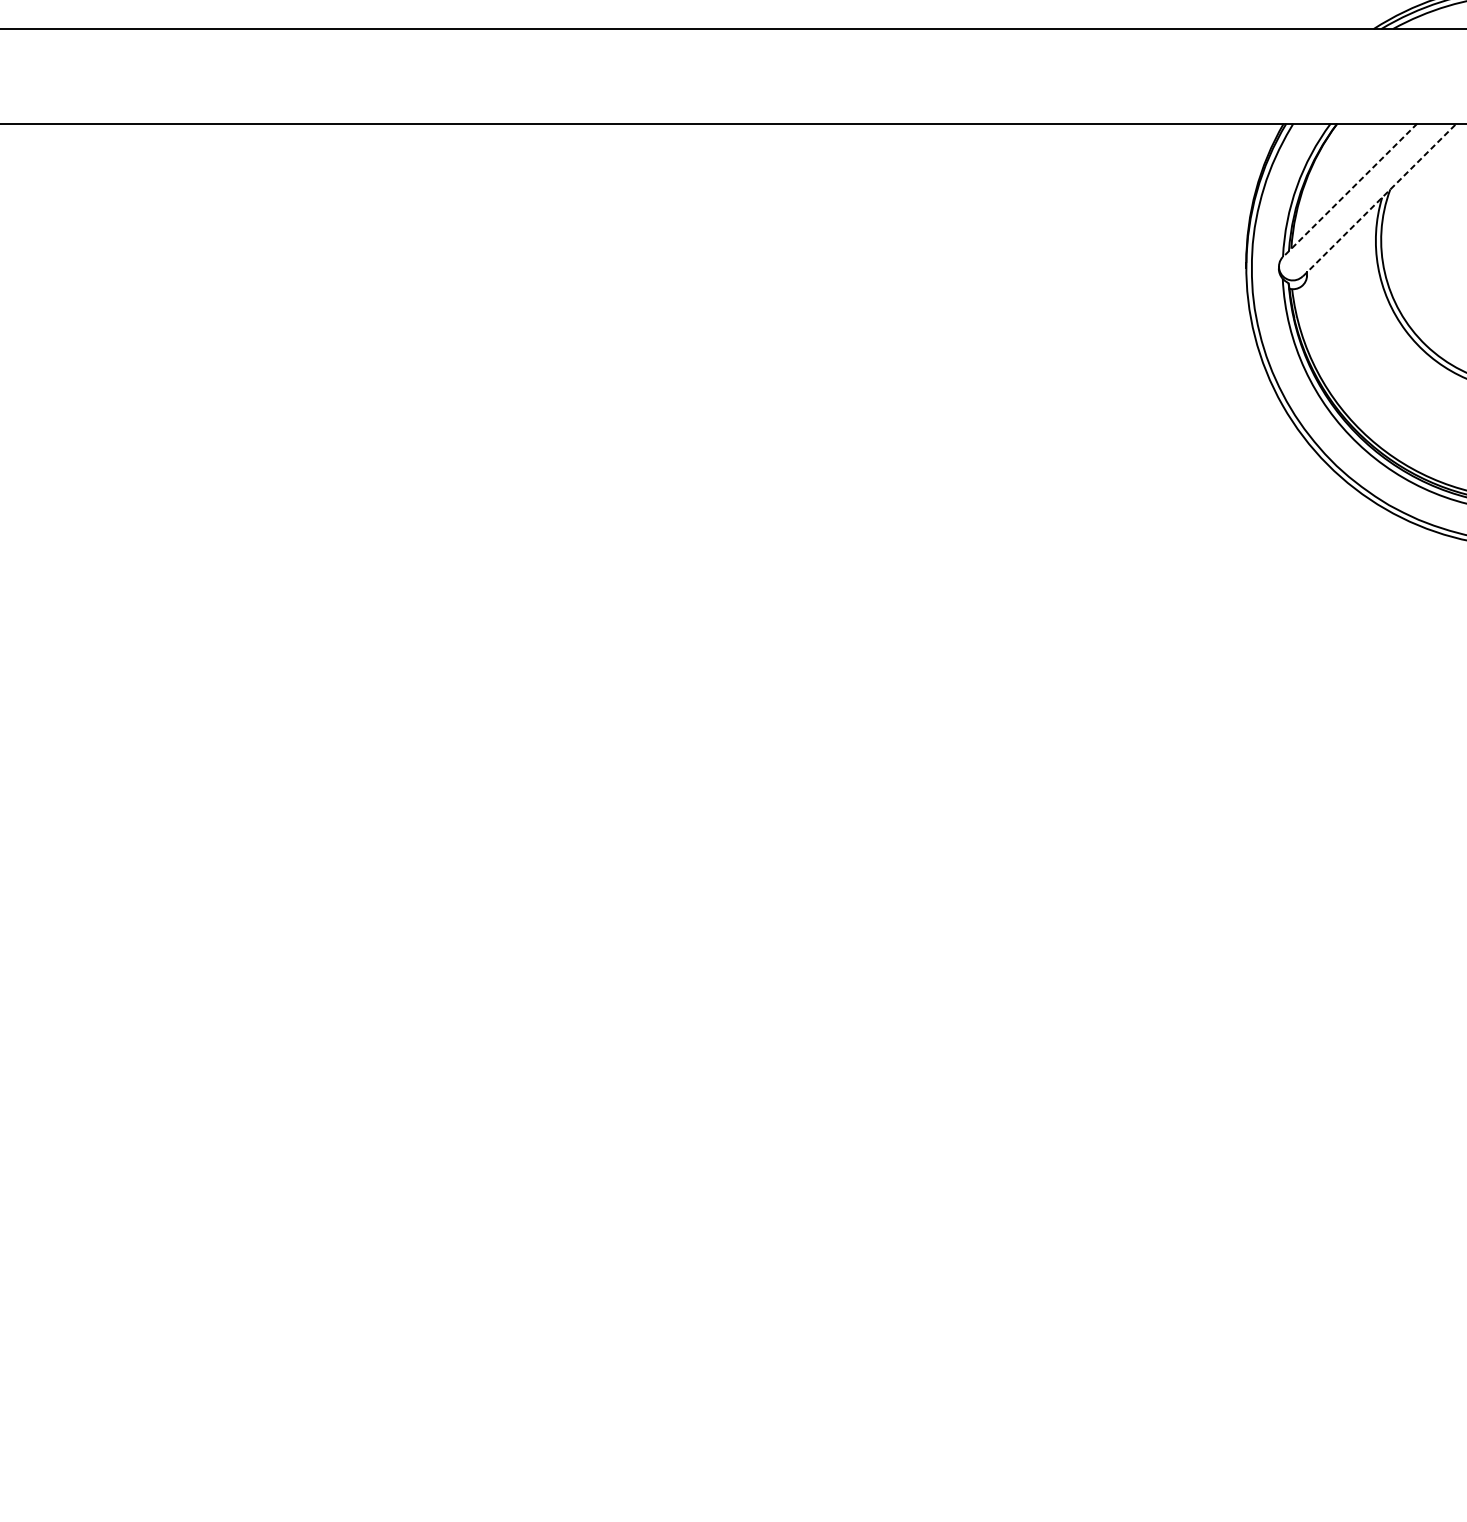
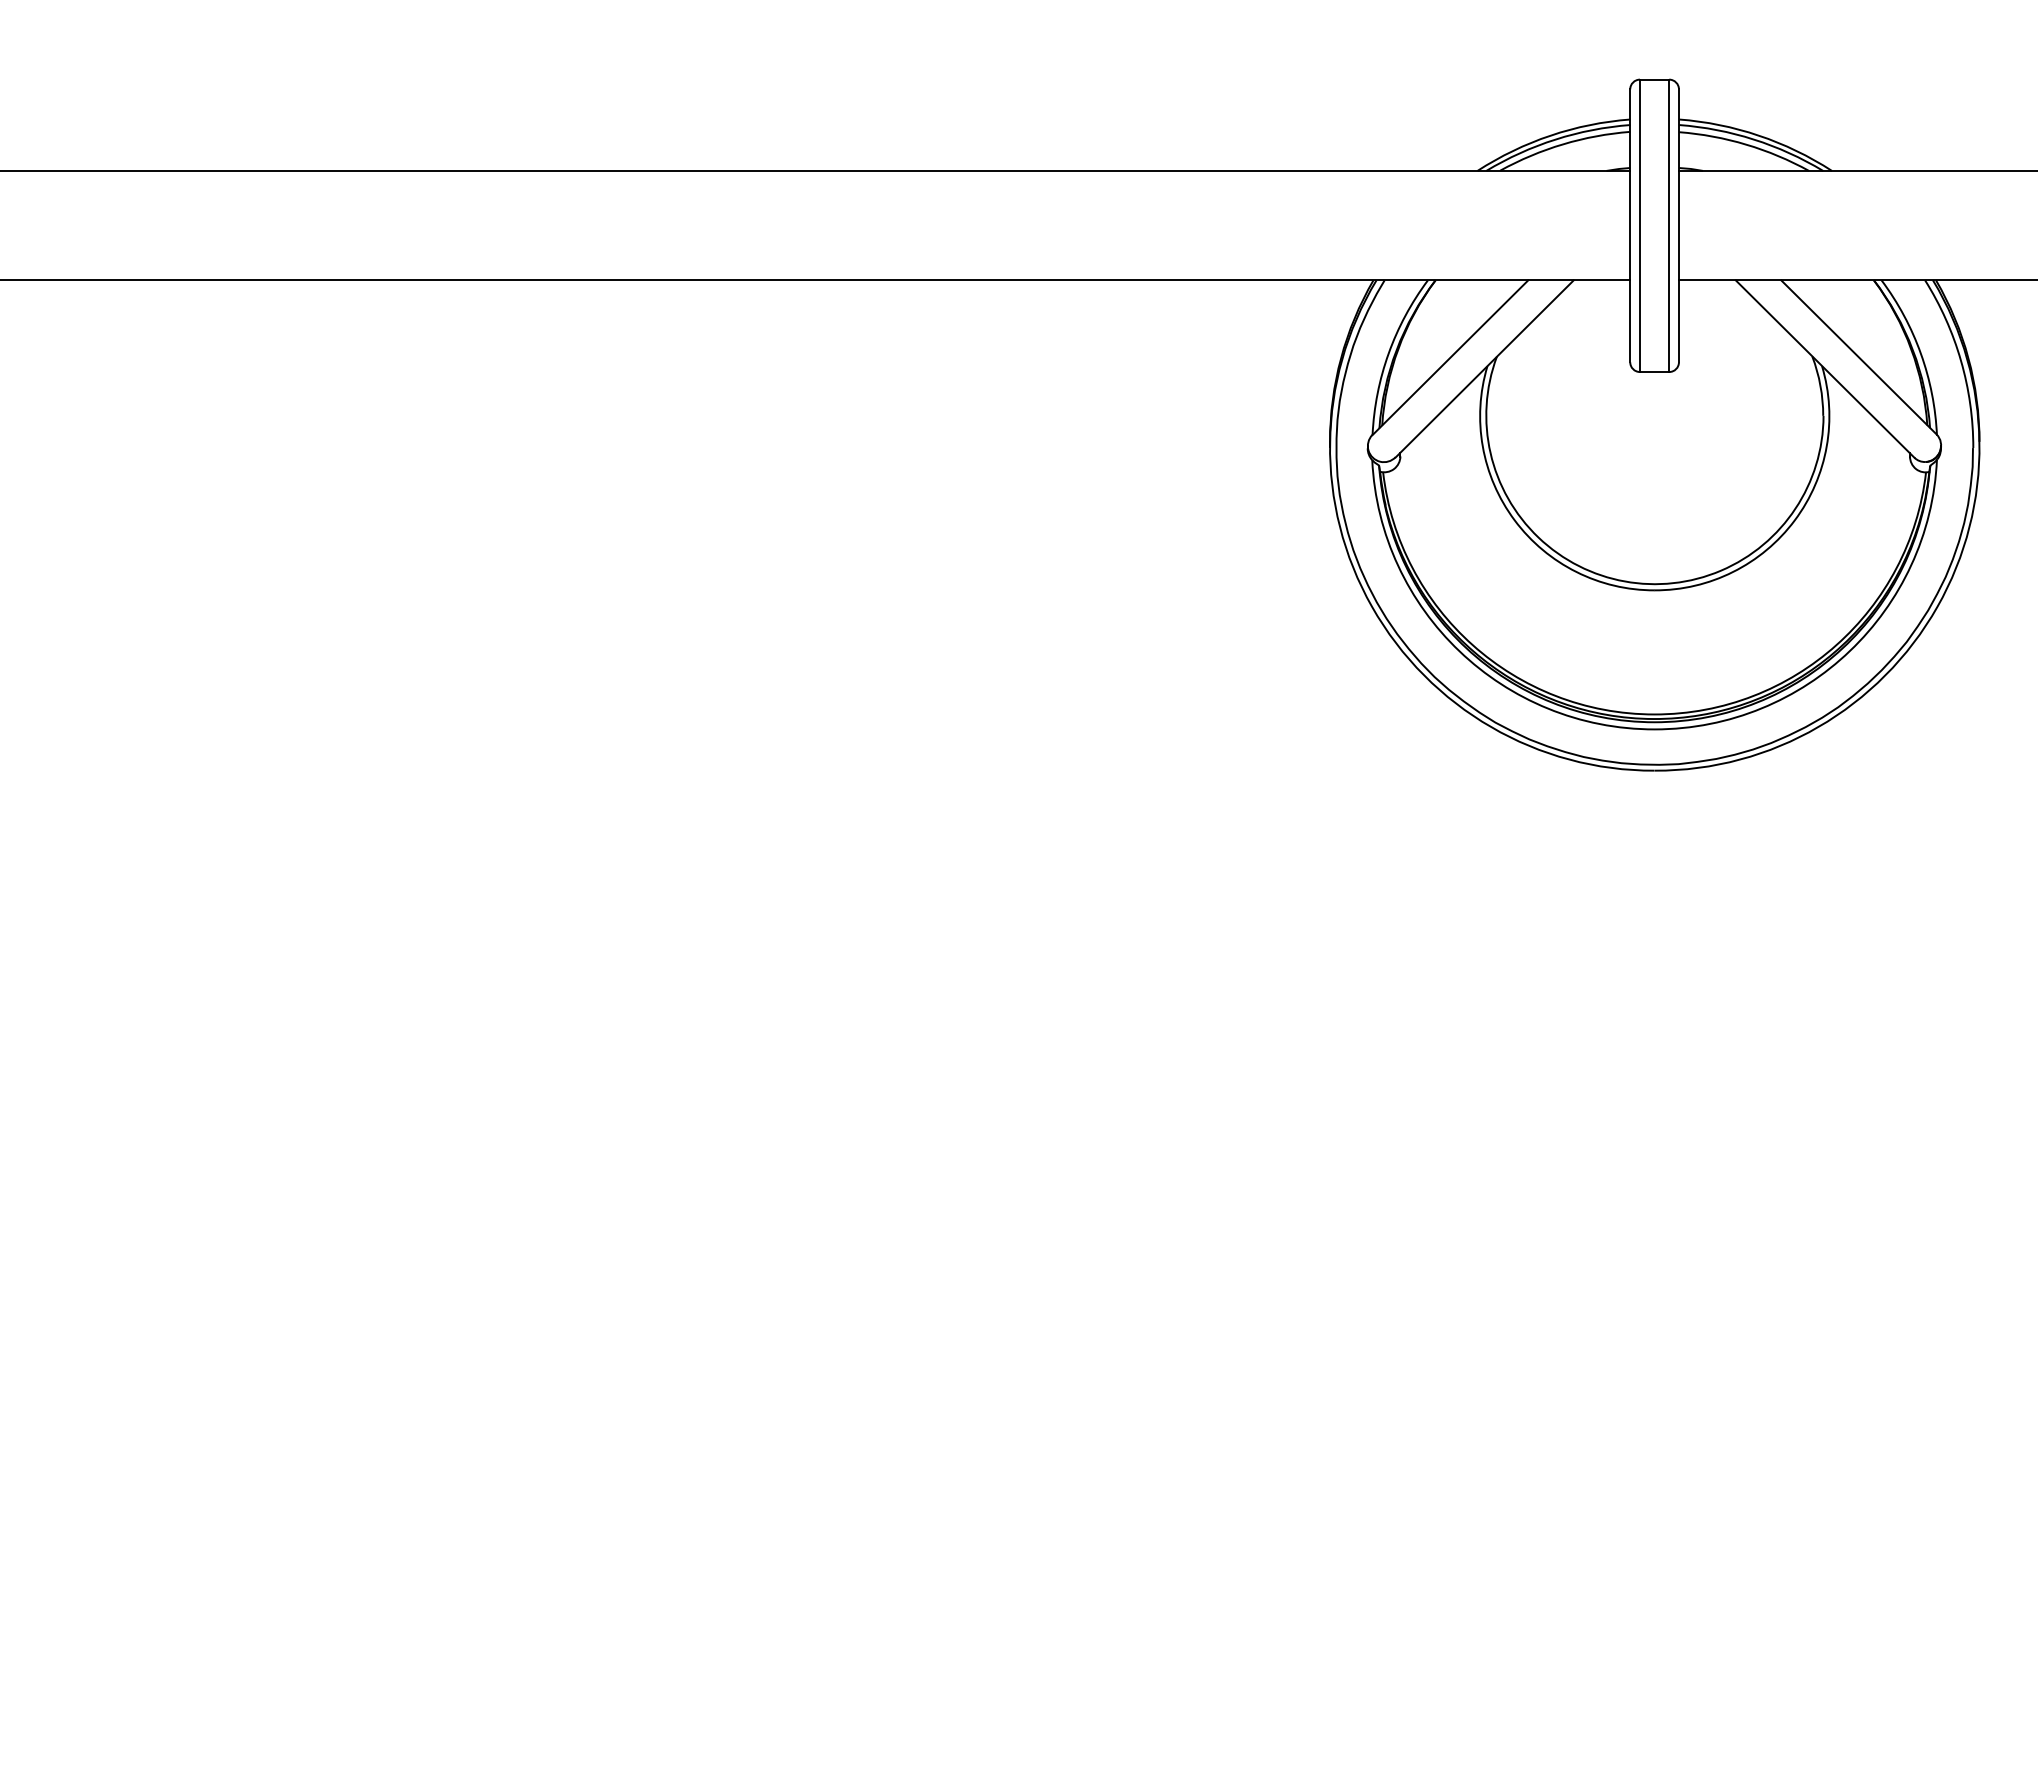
line: (1350, 190) -> (1450, 357), dashed -> solid
line: (1379, 199) -> (1484, 368), dashed -> solid

